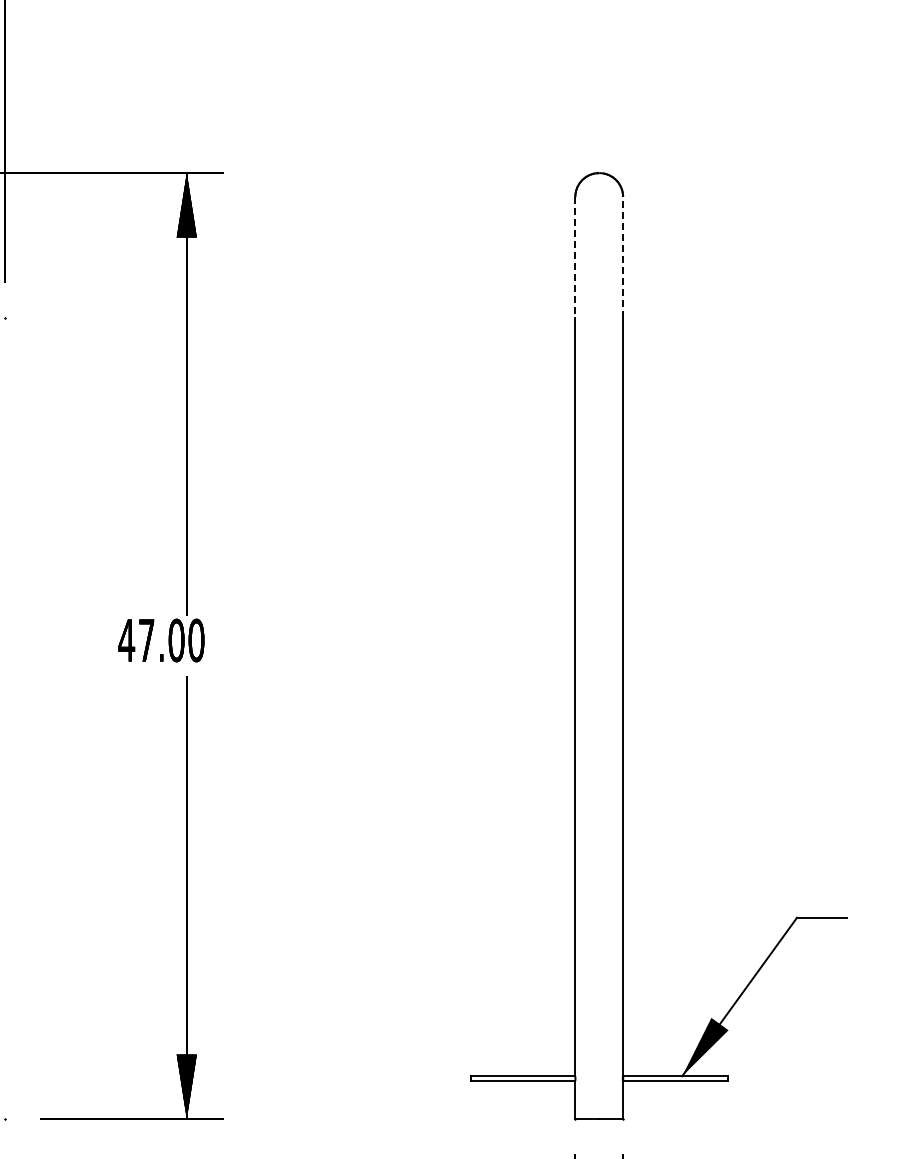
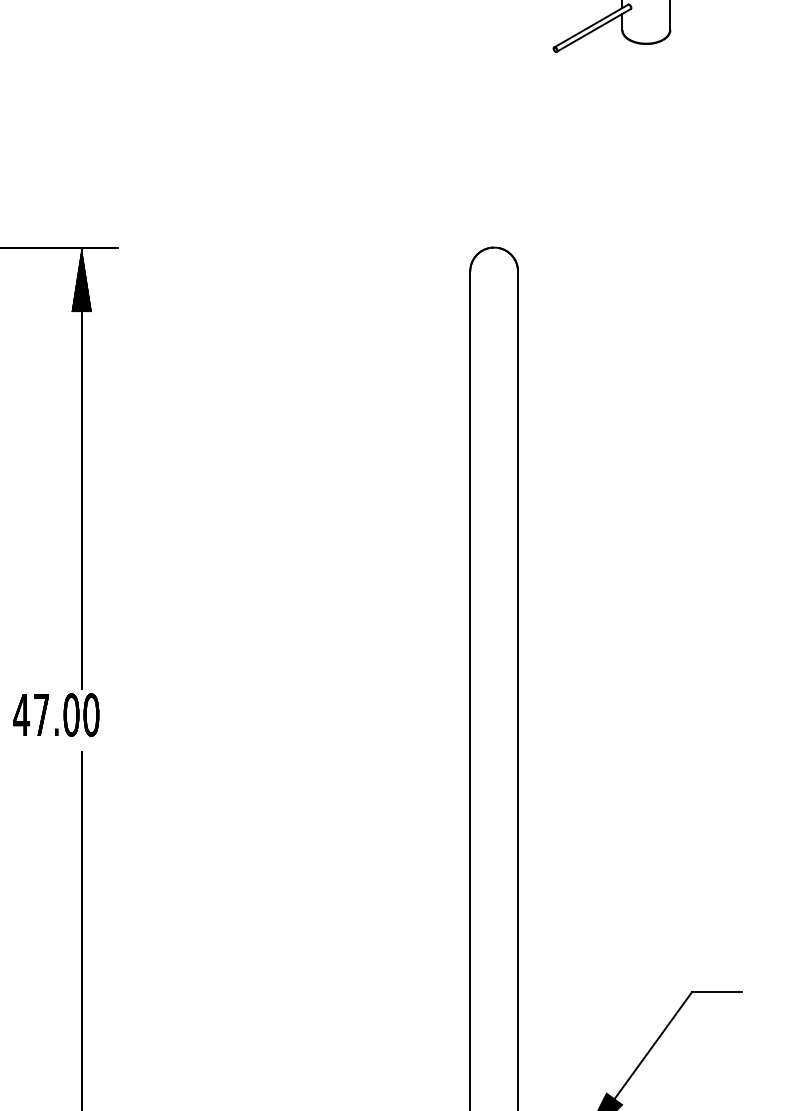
line: (623, 256) -> (518, 331), dashed -> solid
line: (575, 257) -> (470, 332), dashed -> solid

